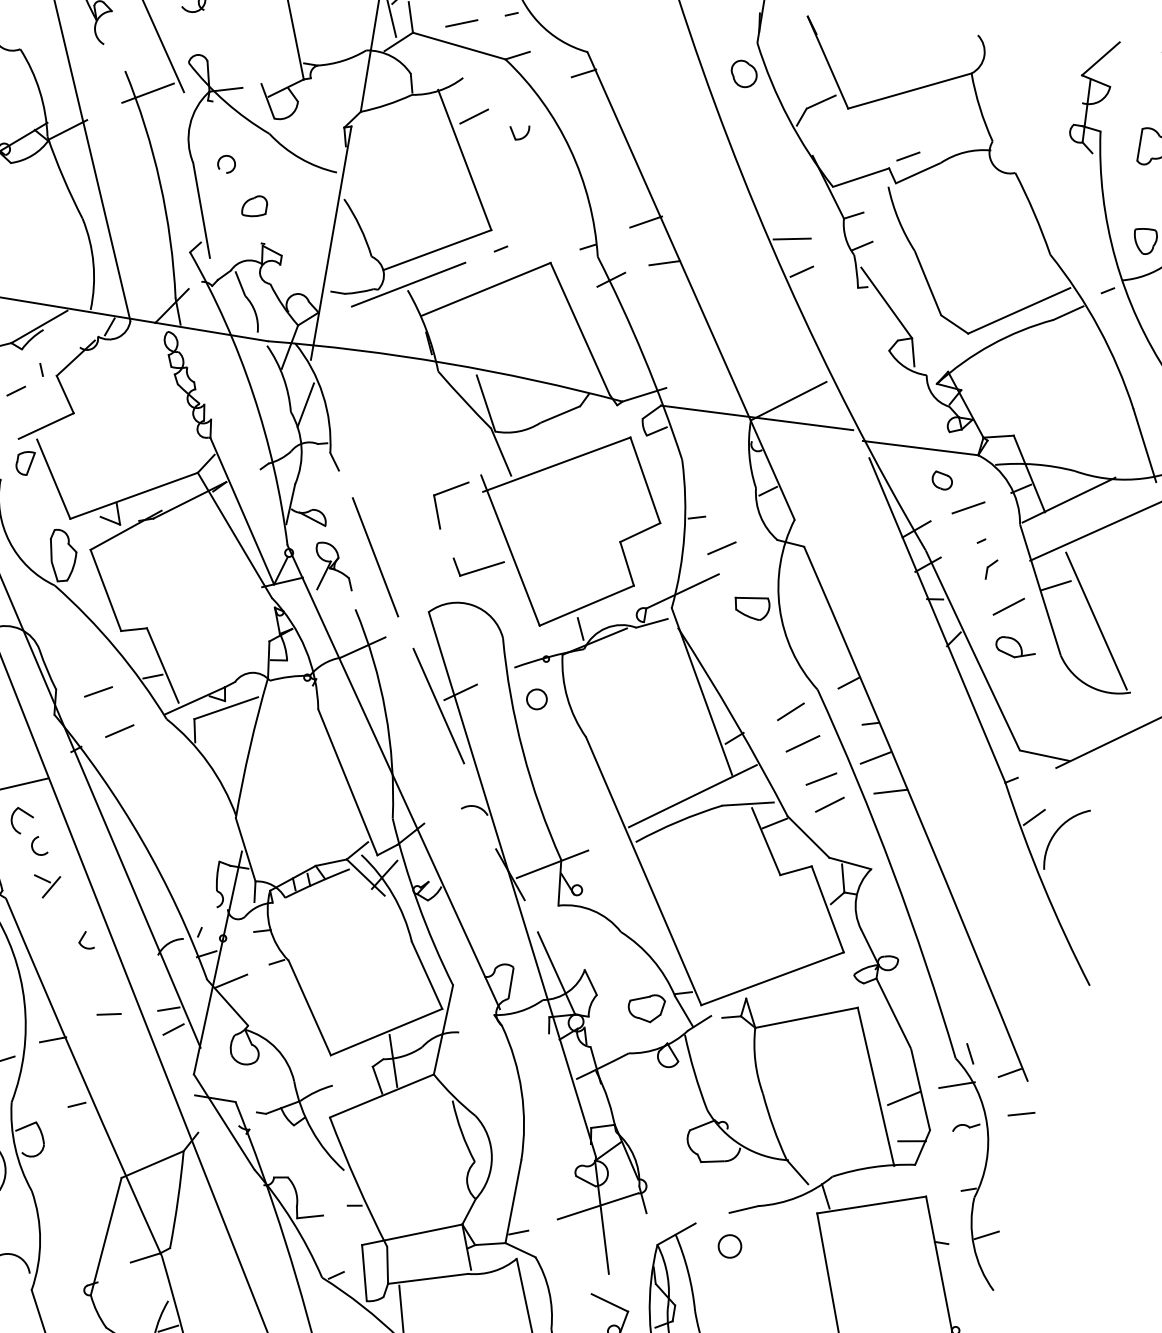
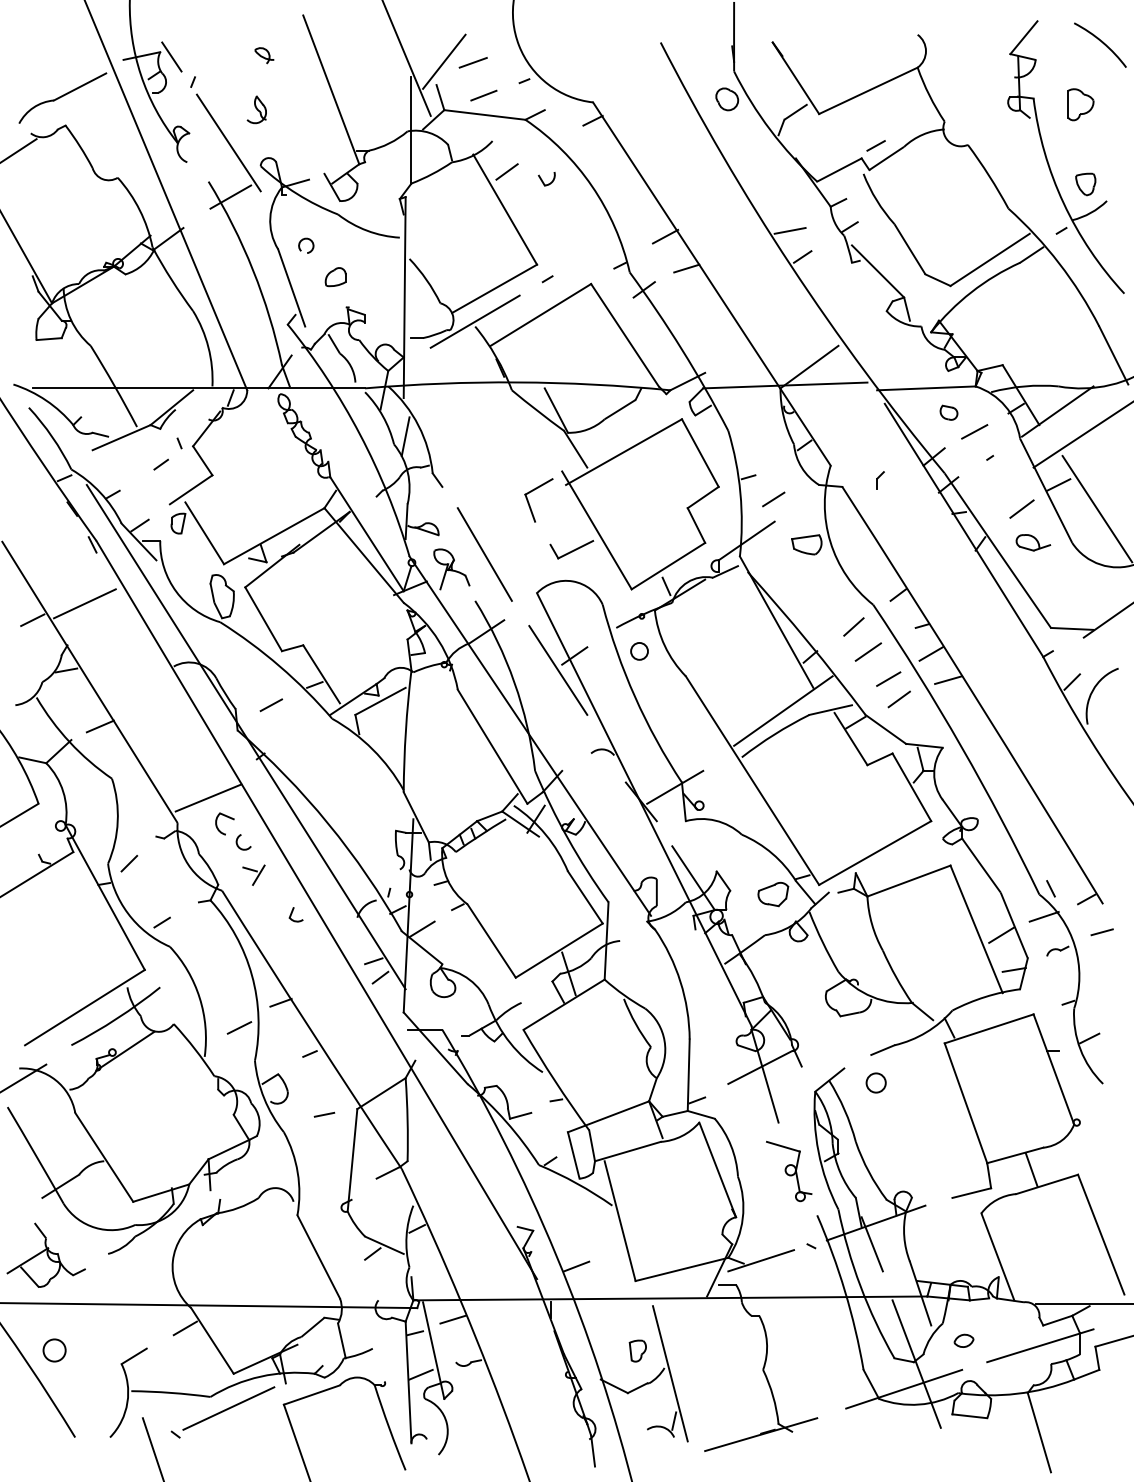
part: (991, 569) -> (880, 480), moved
line: (119, 730) -> (294, 734), removed
line: (109, 1014) -> (324, 1114), moved

